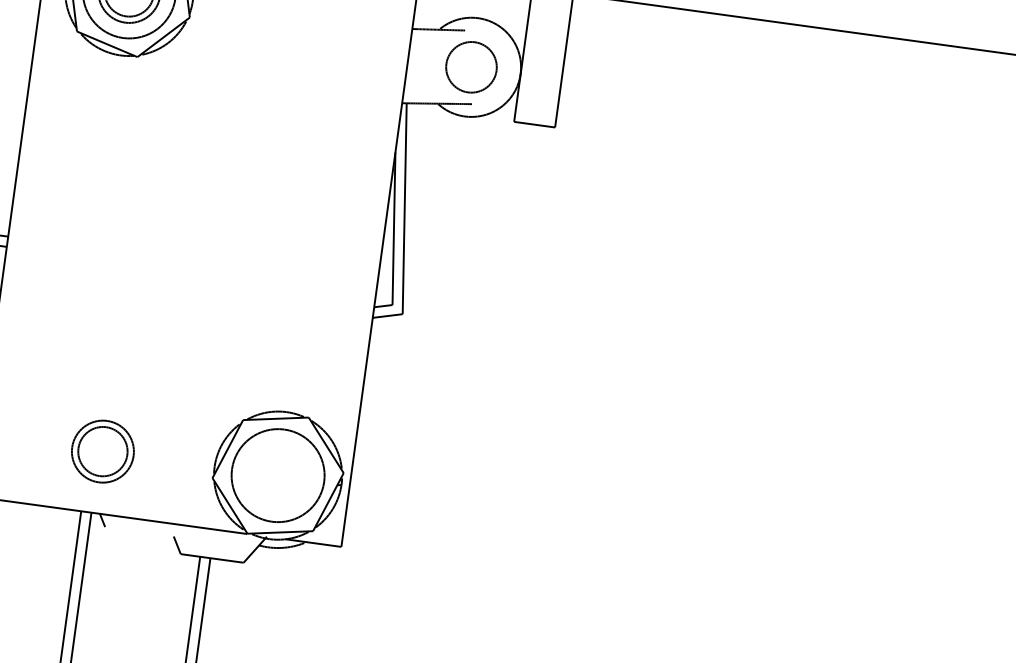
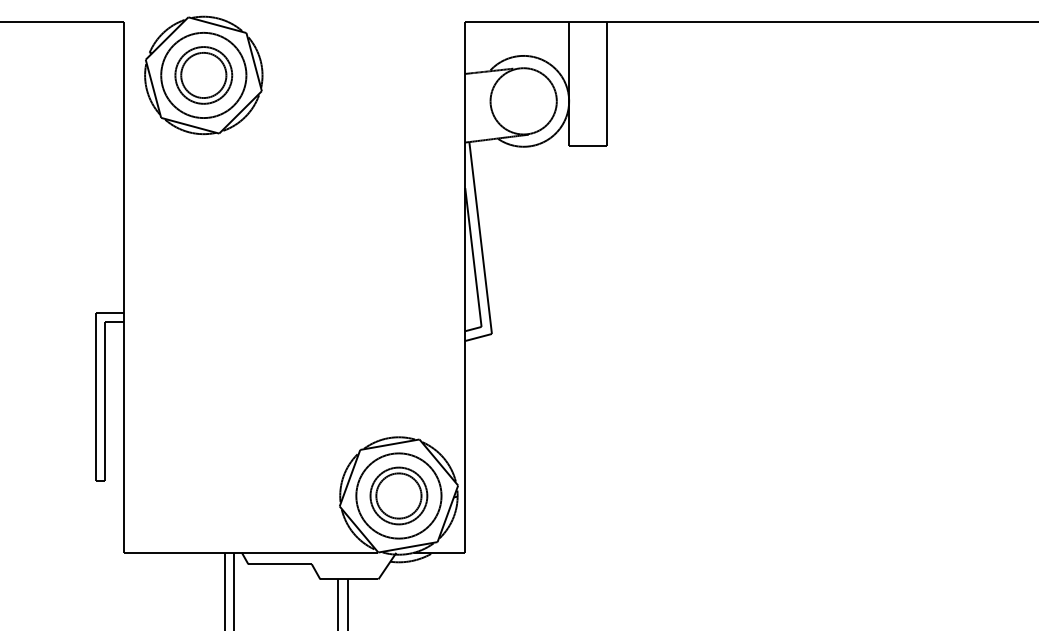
circle: (471, 67) -> (523, 101), size x1.43
part: (102, 451) -> (398, 495), moved
line: (138, 532) -> (279, 564), added

